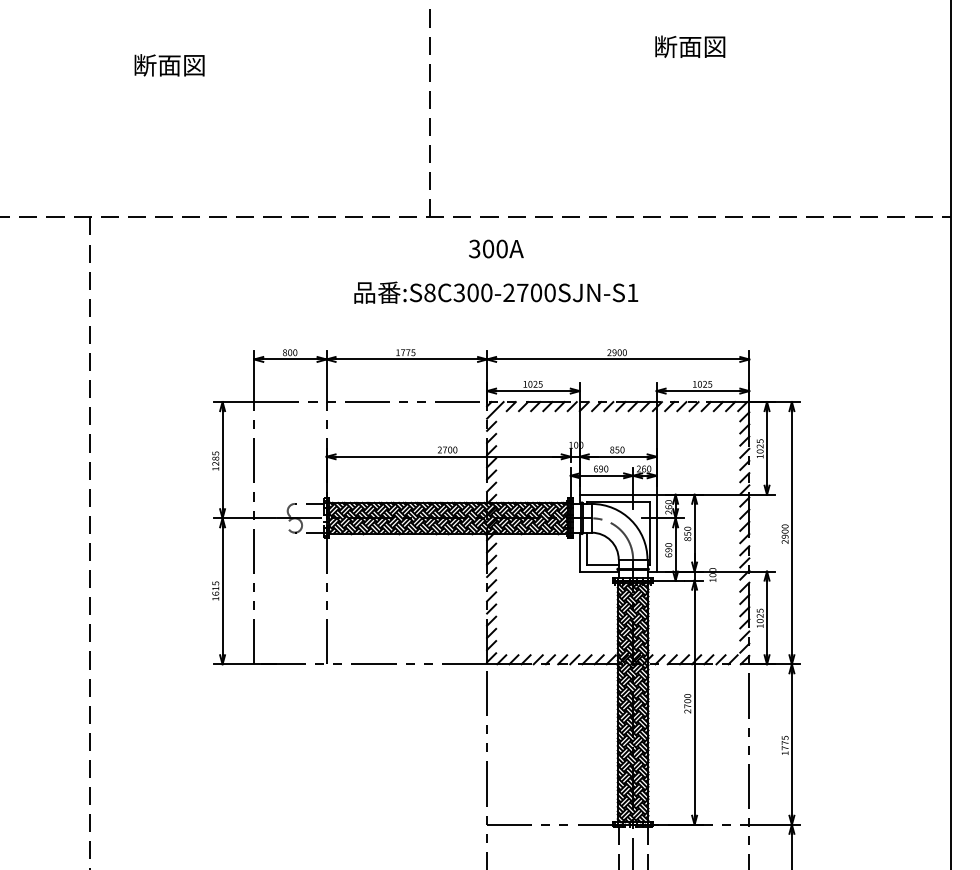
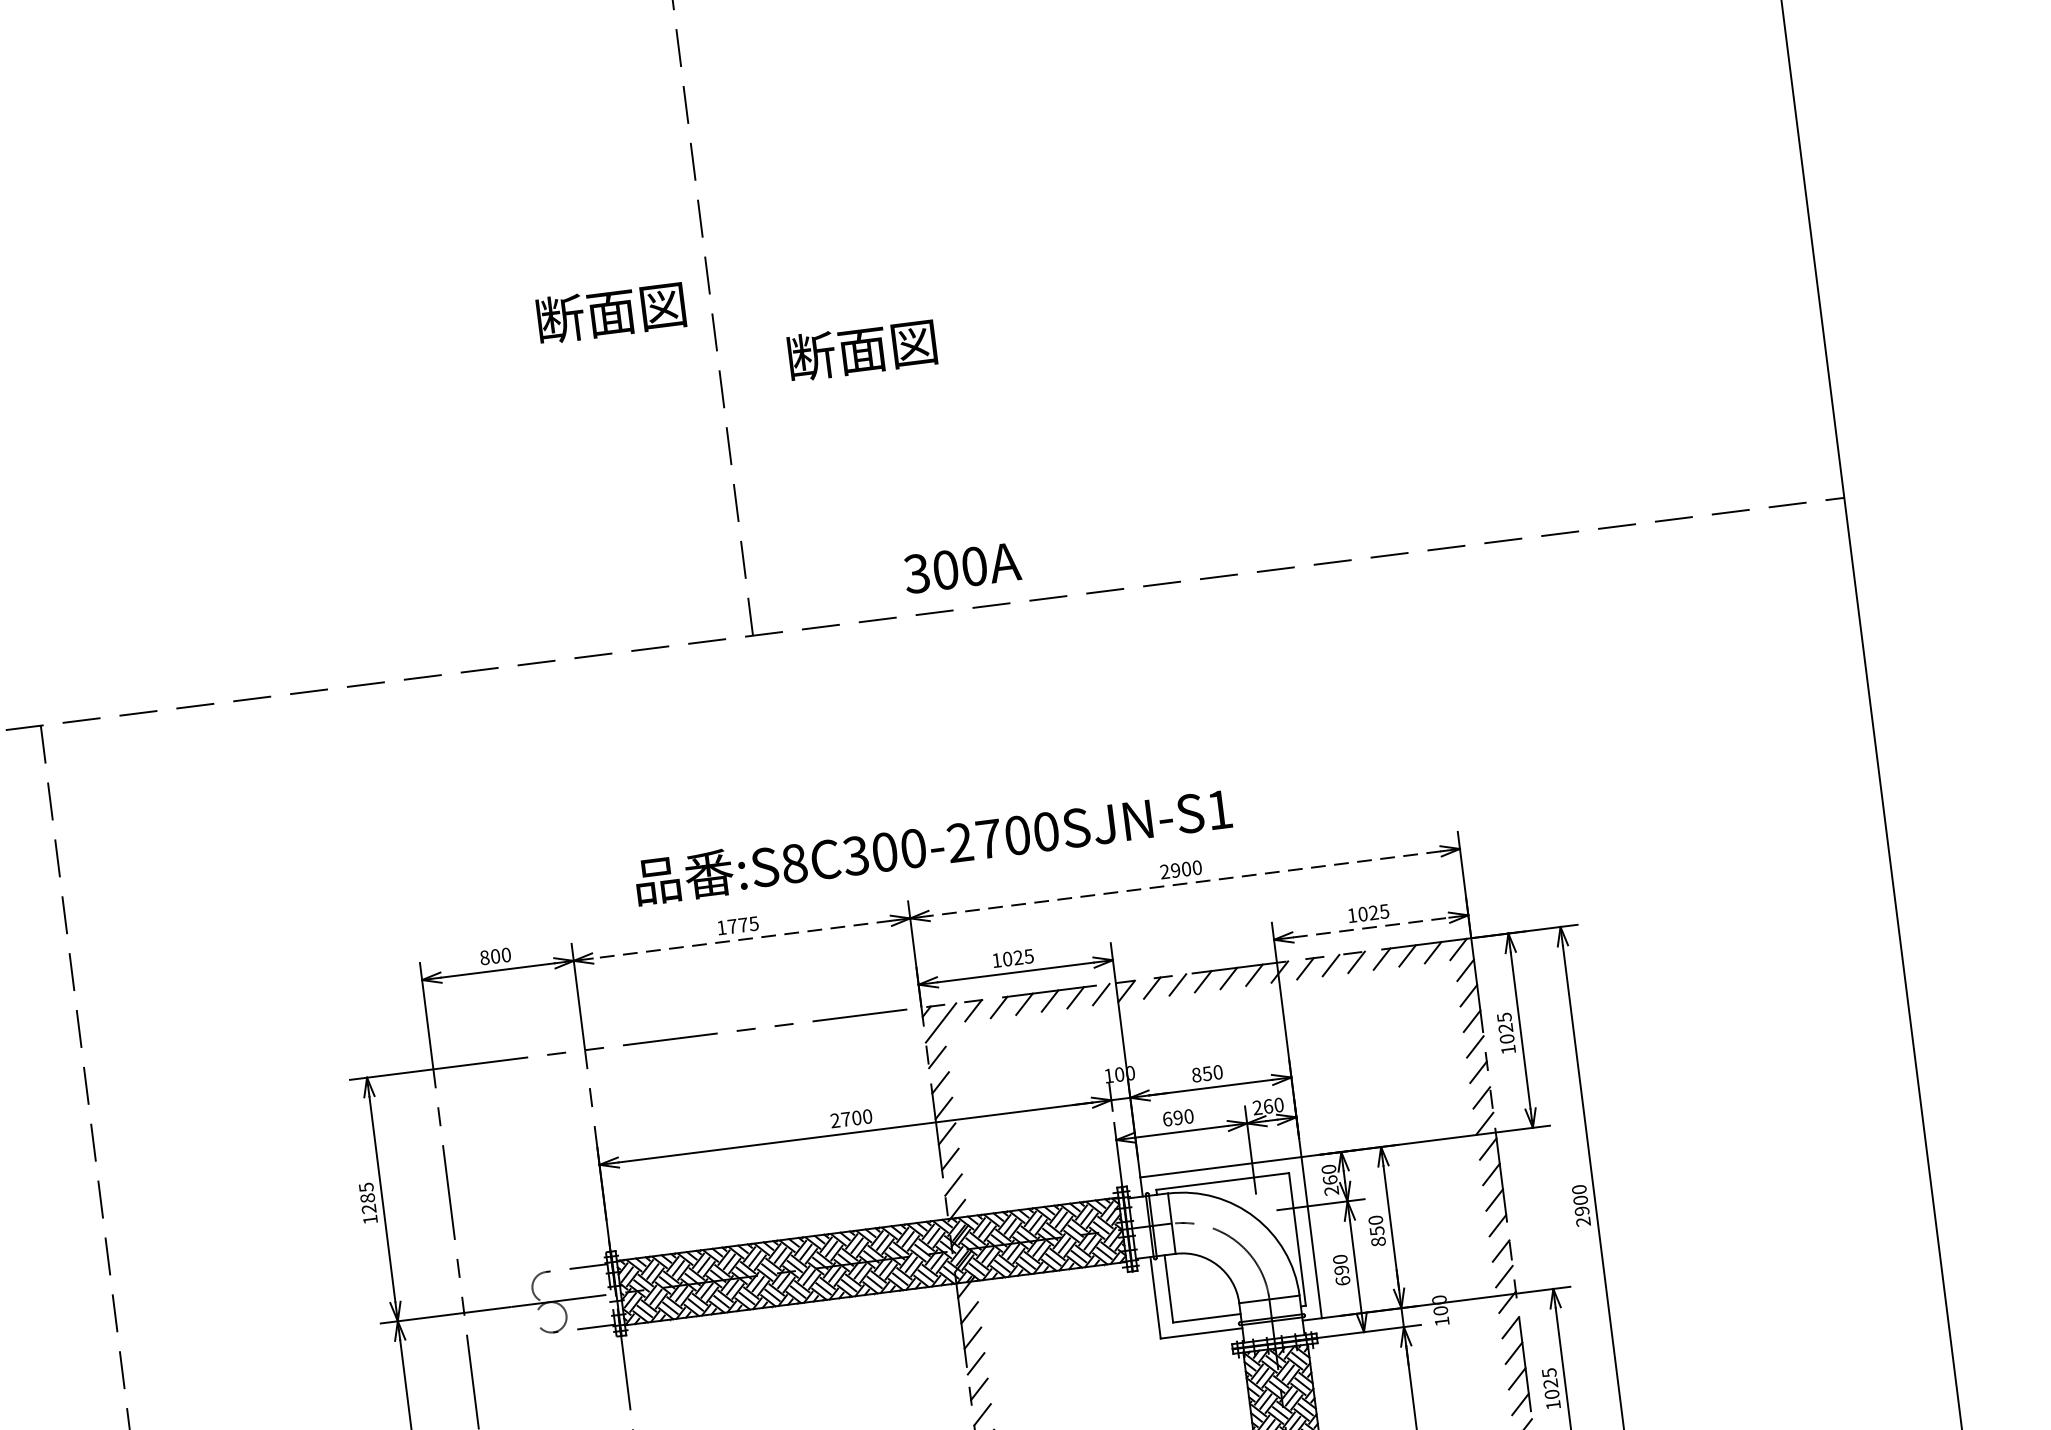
text: (690, 46) -> (862, 349), moved
text: (169, 65) -> (611, 313), moved
text: (496, 248) -> (962, 566), moved
text: (496, 292) -> (933, 845), moved
line: (406, 359) -> (741, 939), solid -> dashed
line: (617, 359) -> (1183, 883), solid -> dashed
line: (703, 391) -> (1372, 928), solid -> dashed

